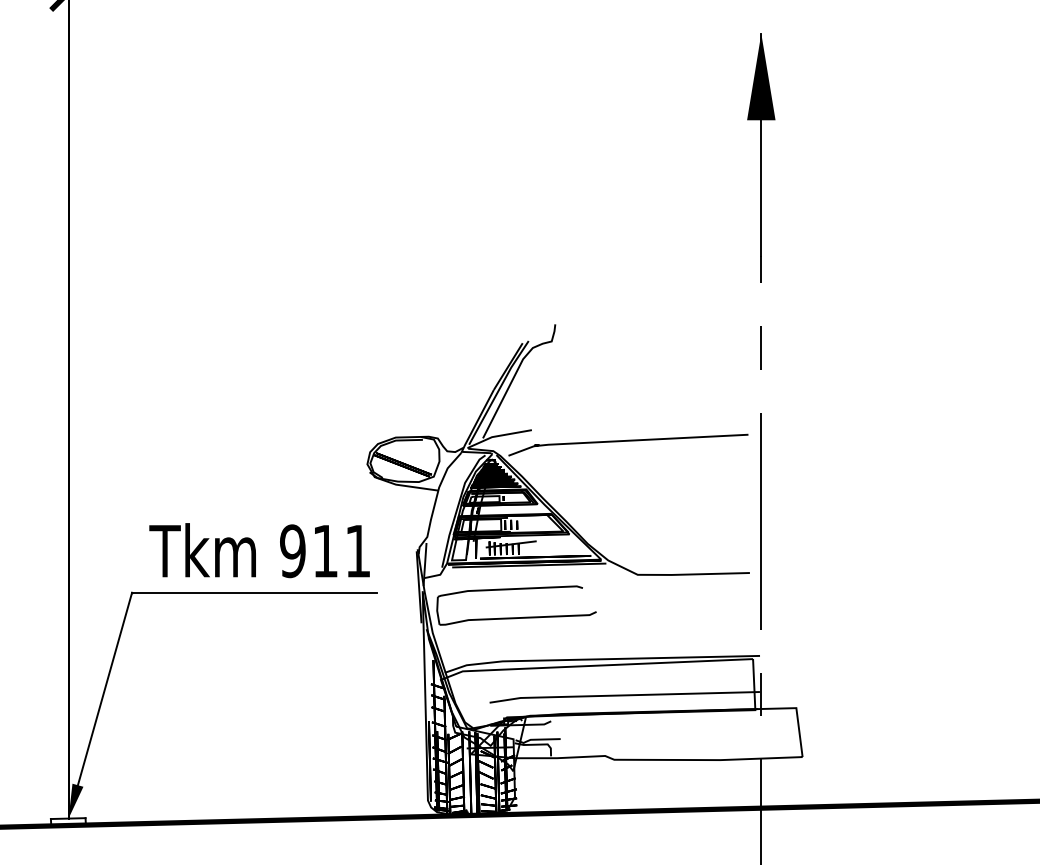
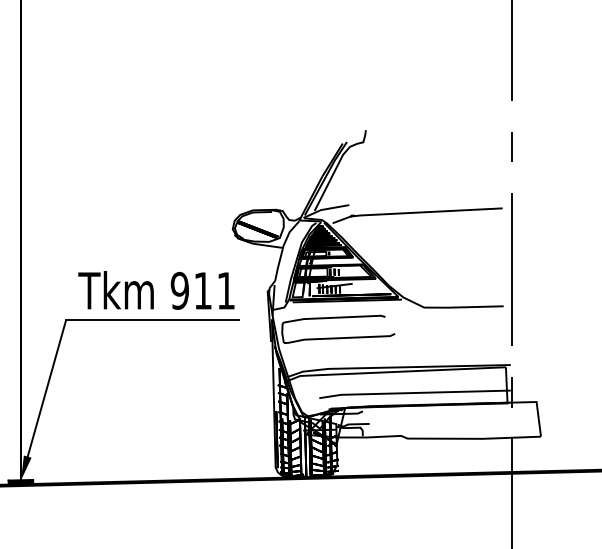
fill: (67, 821) -> (20, 482), added

